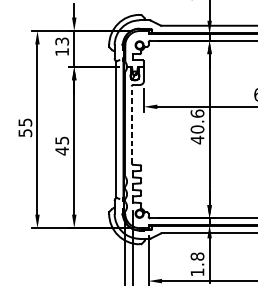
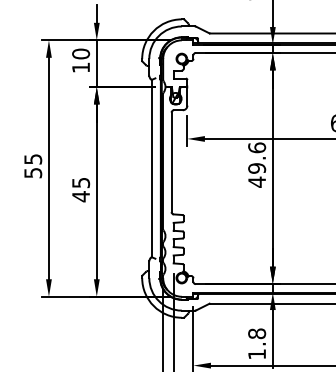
text: (62, 41) -> (81, 53), 13 -> 10
line: (131, 124) -> (171, 162), dashed -> solid
text: (197, 129) -> (257, 168), 40.6 -> 49.6

